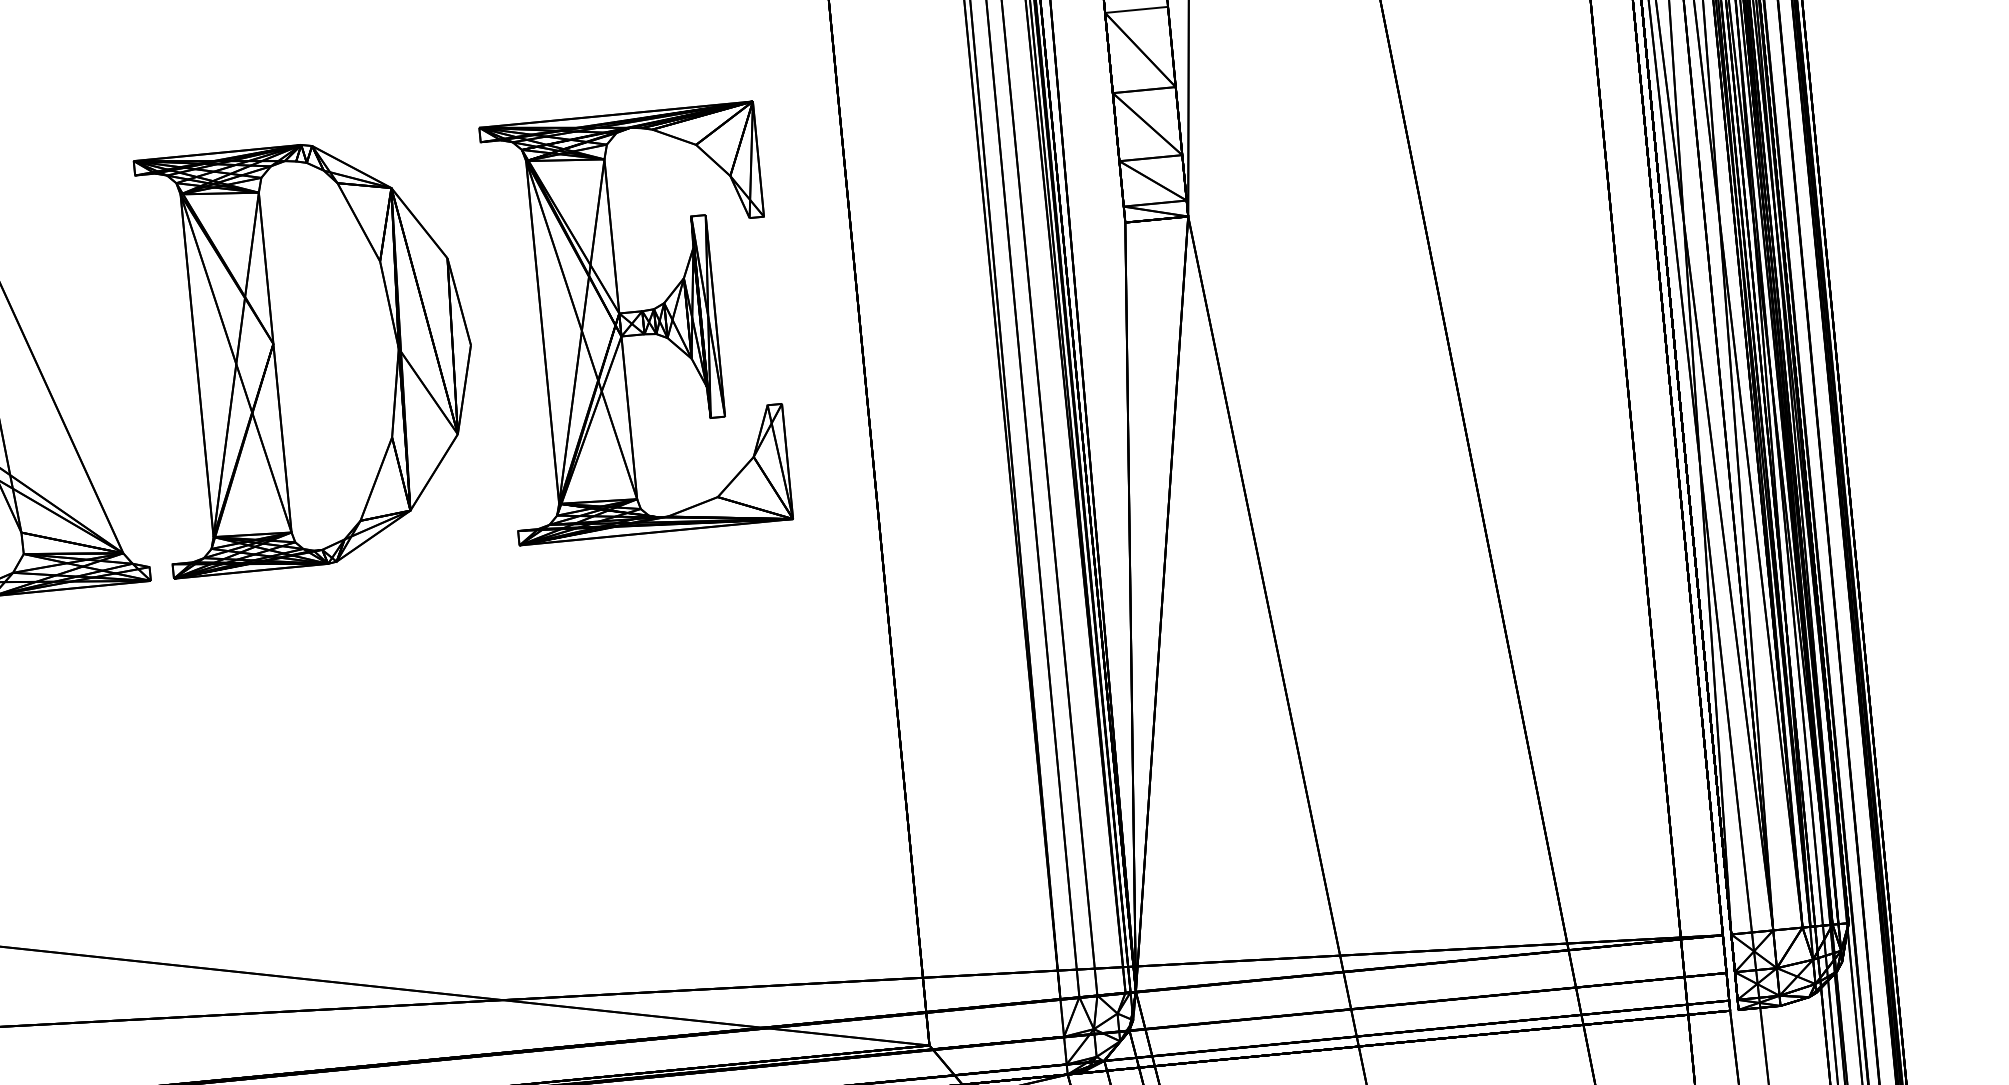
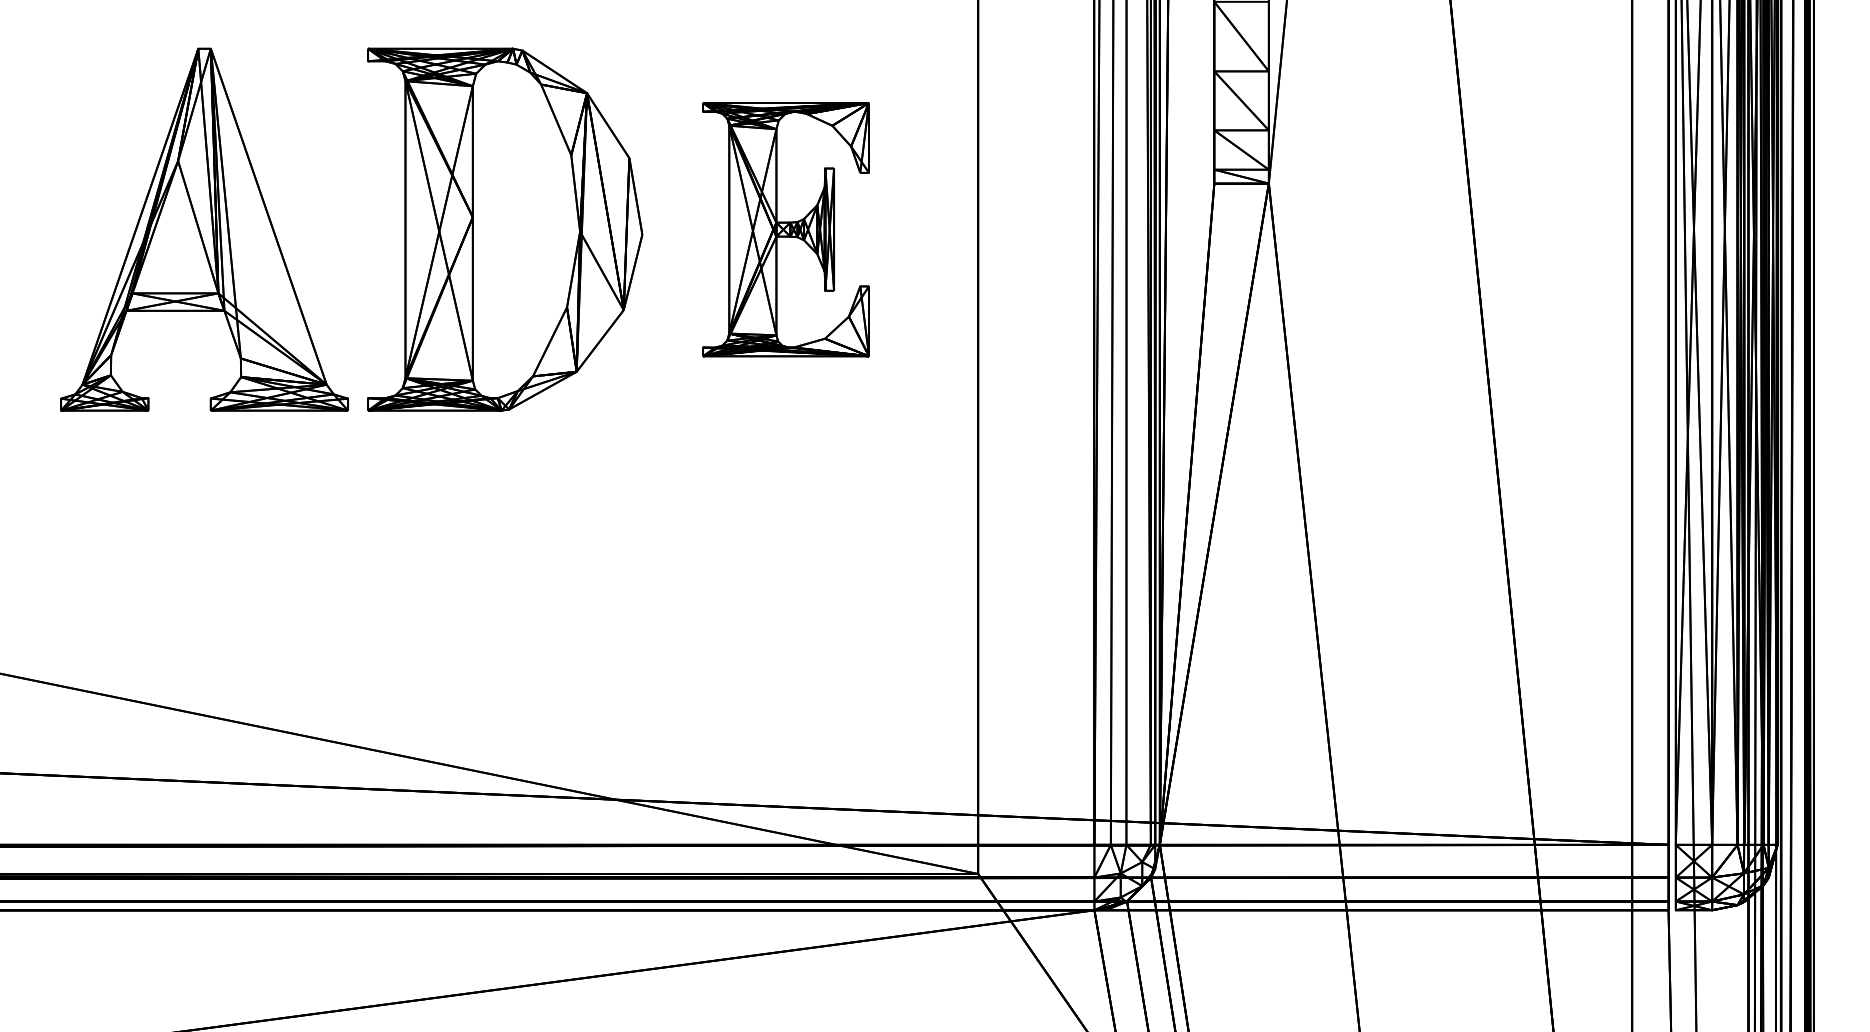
part: (635, 323) -> (785, 229), size x0.7

